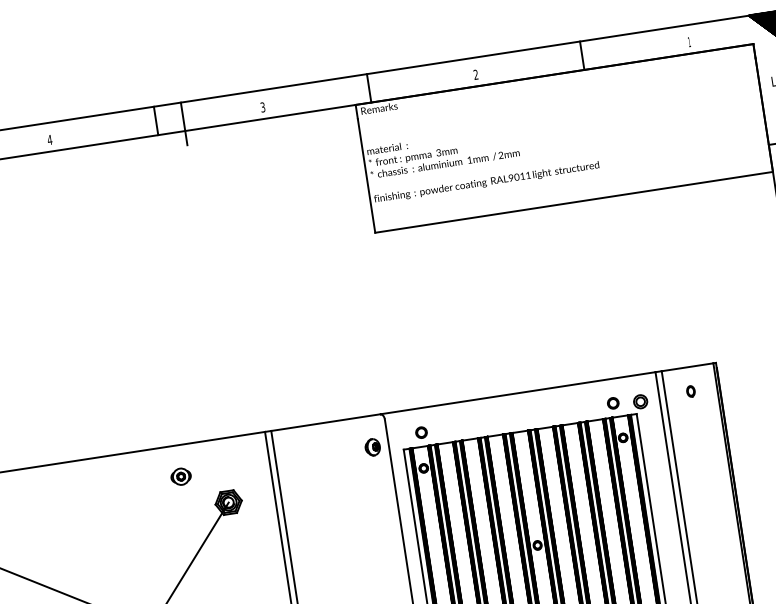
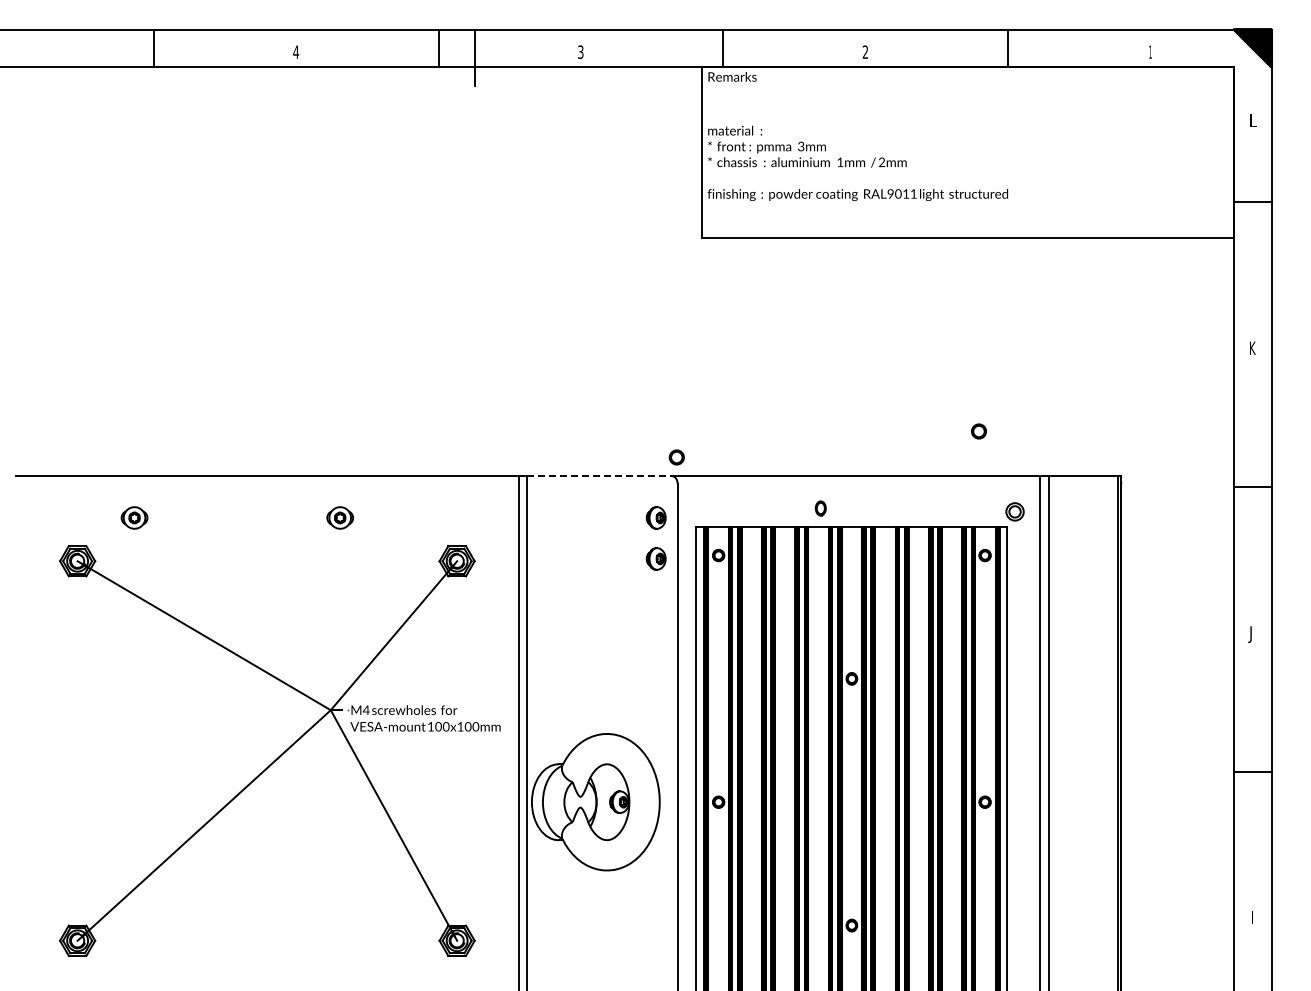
part: (690, 391) -> (820, 508), moved
circle: (612, 403) -> (978, 431), moved
line: (325, 422) -> (599, 476), solid -> dashed
part: (421, 432) -> (676, 457), moved
part: (180, 476) -> (339, 517), moved
part: (376, 477) -> (655, 558), added

